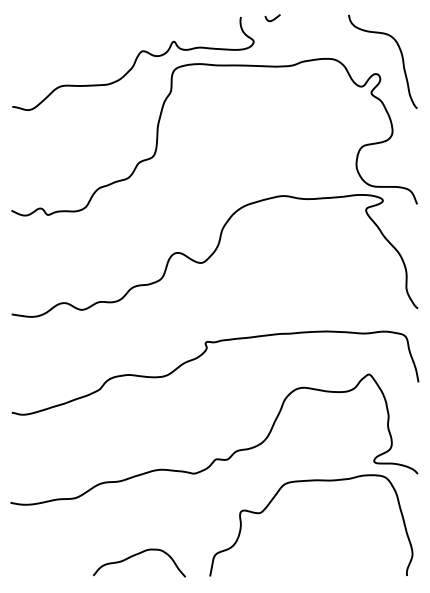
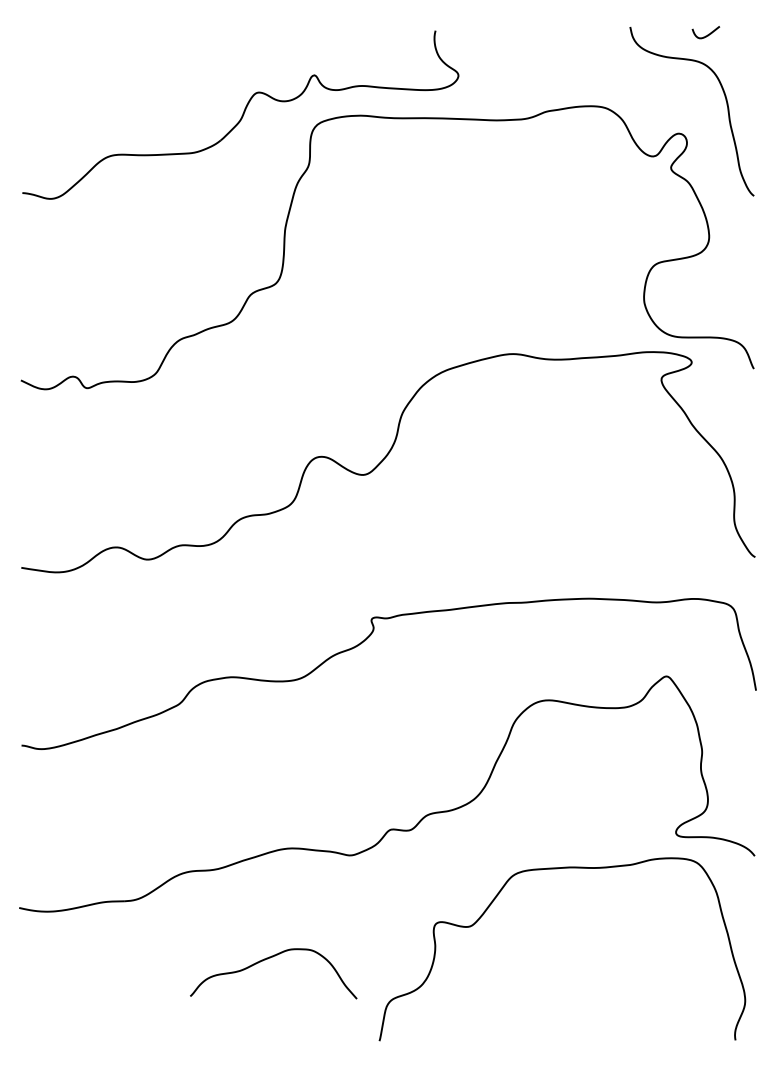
curve: (273, 18) -> (707, 33), moved
curve: (137, 555) -> (270, 959), moved

